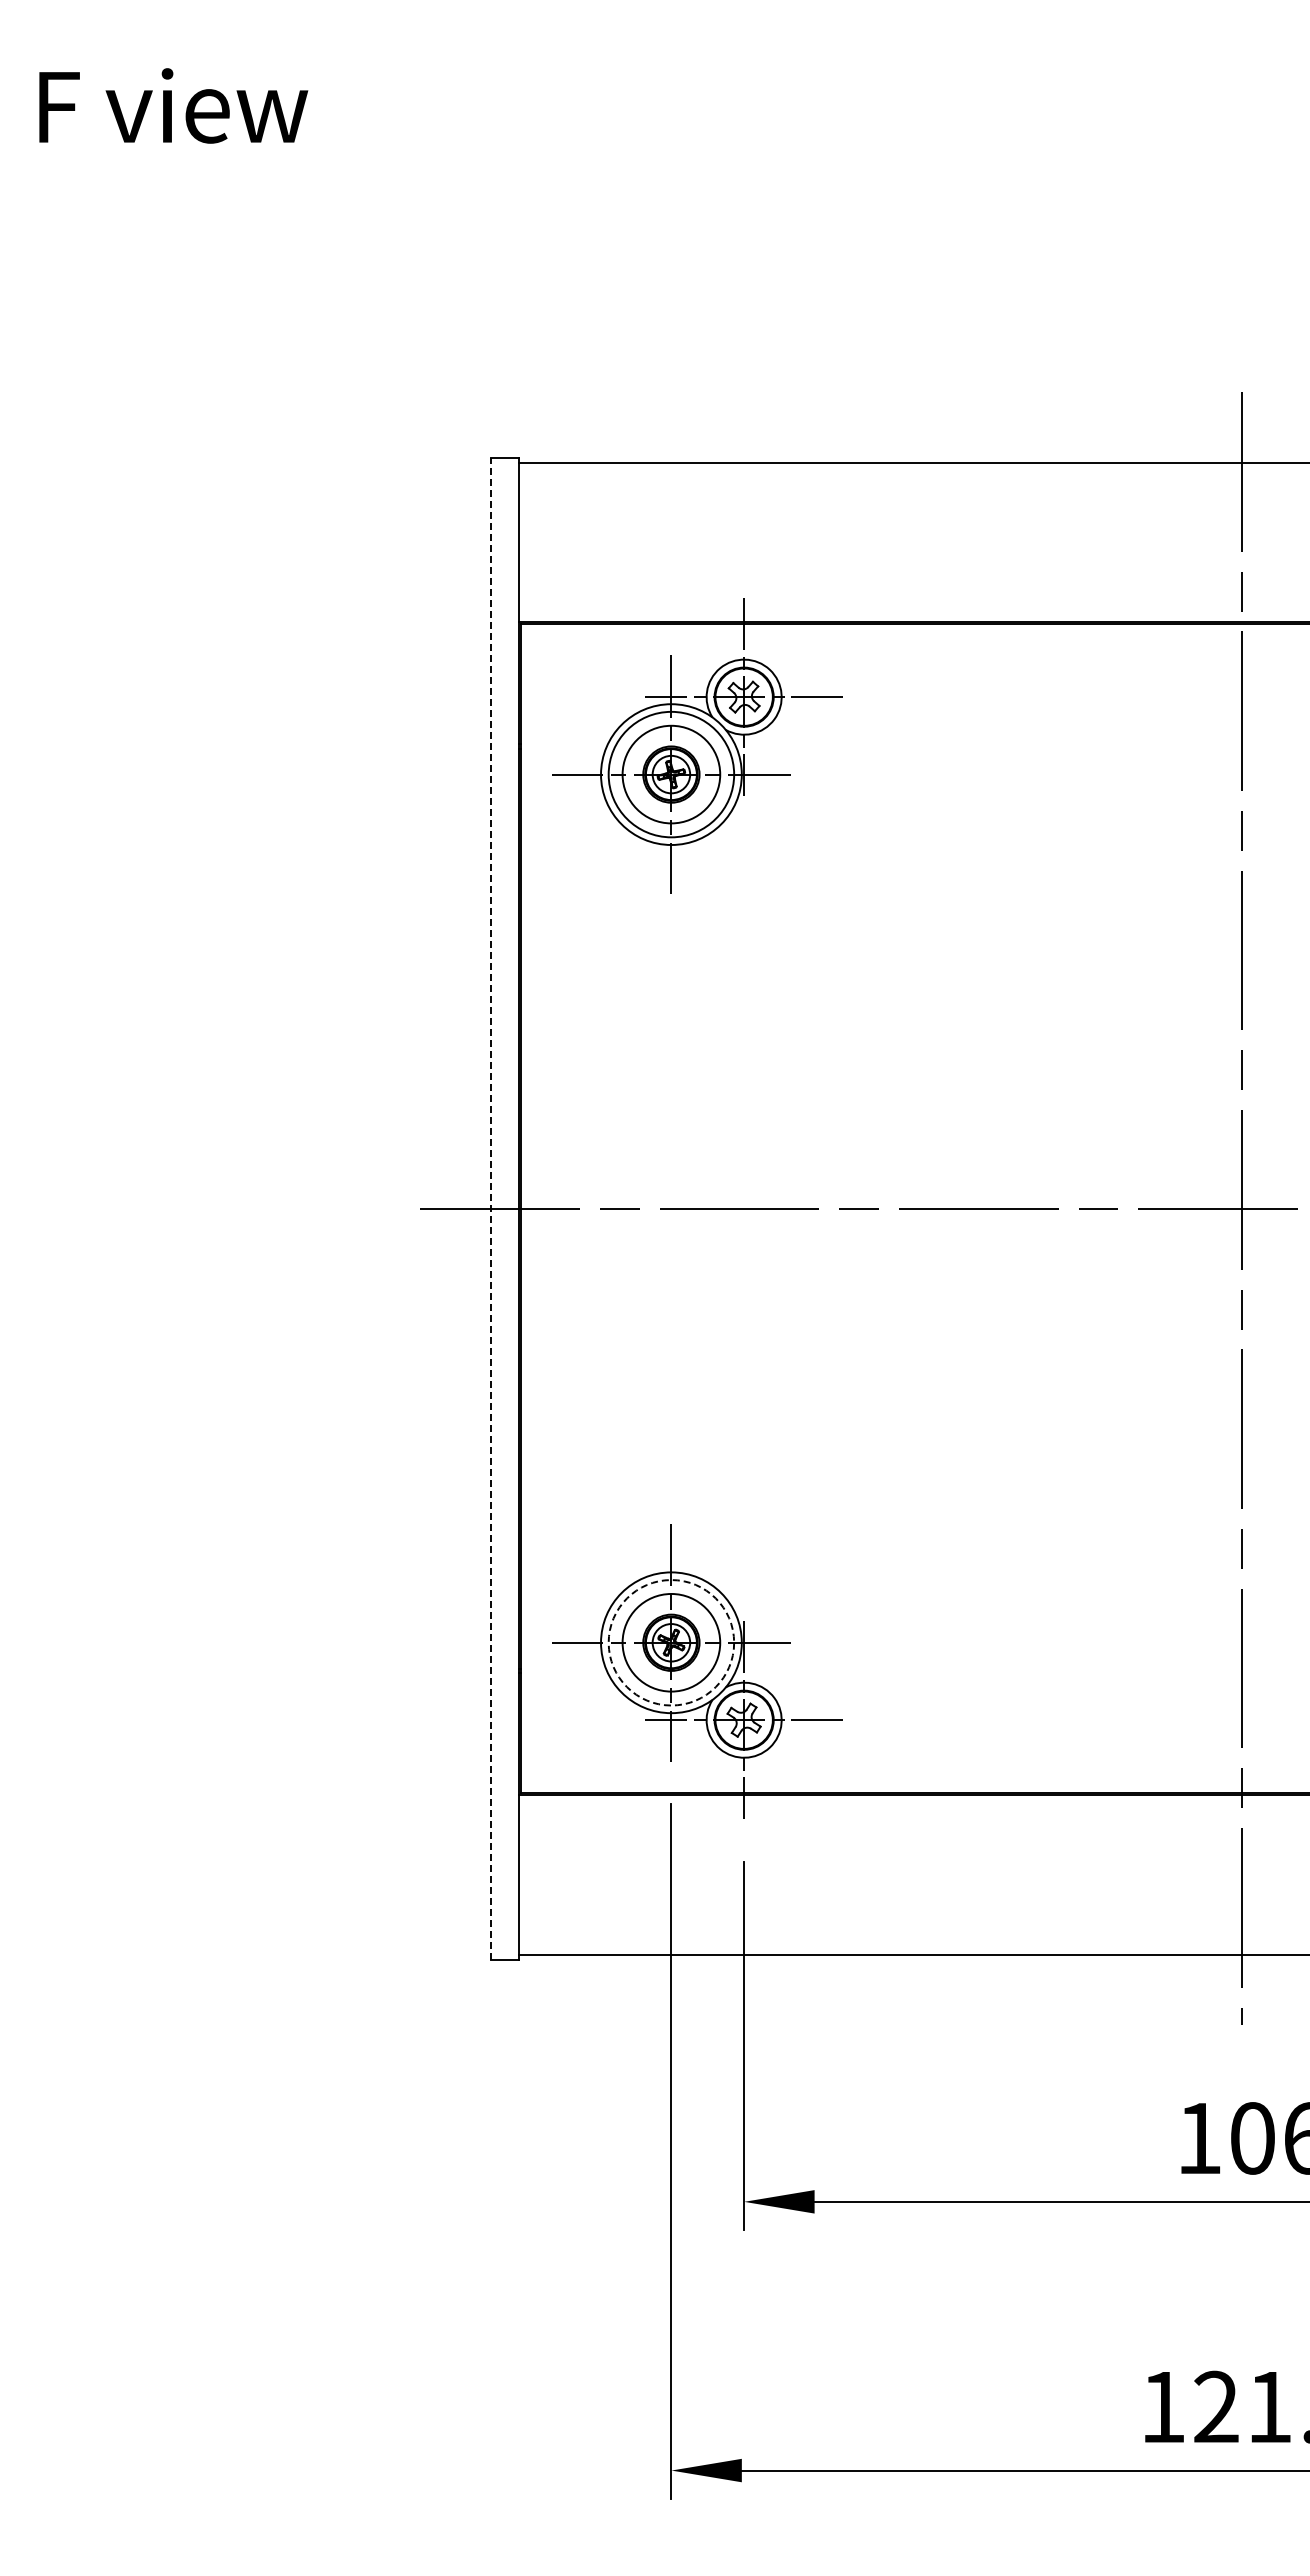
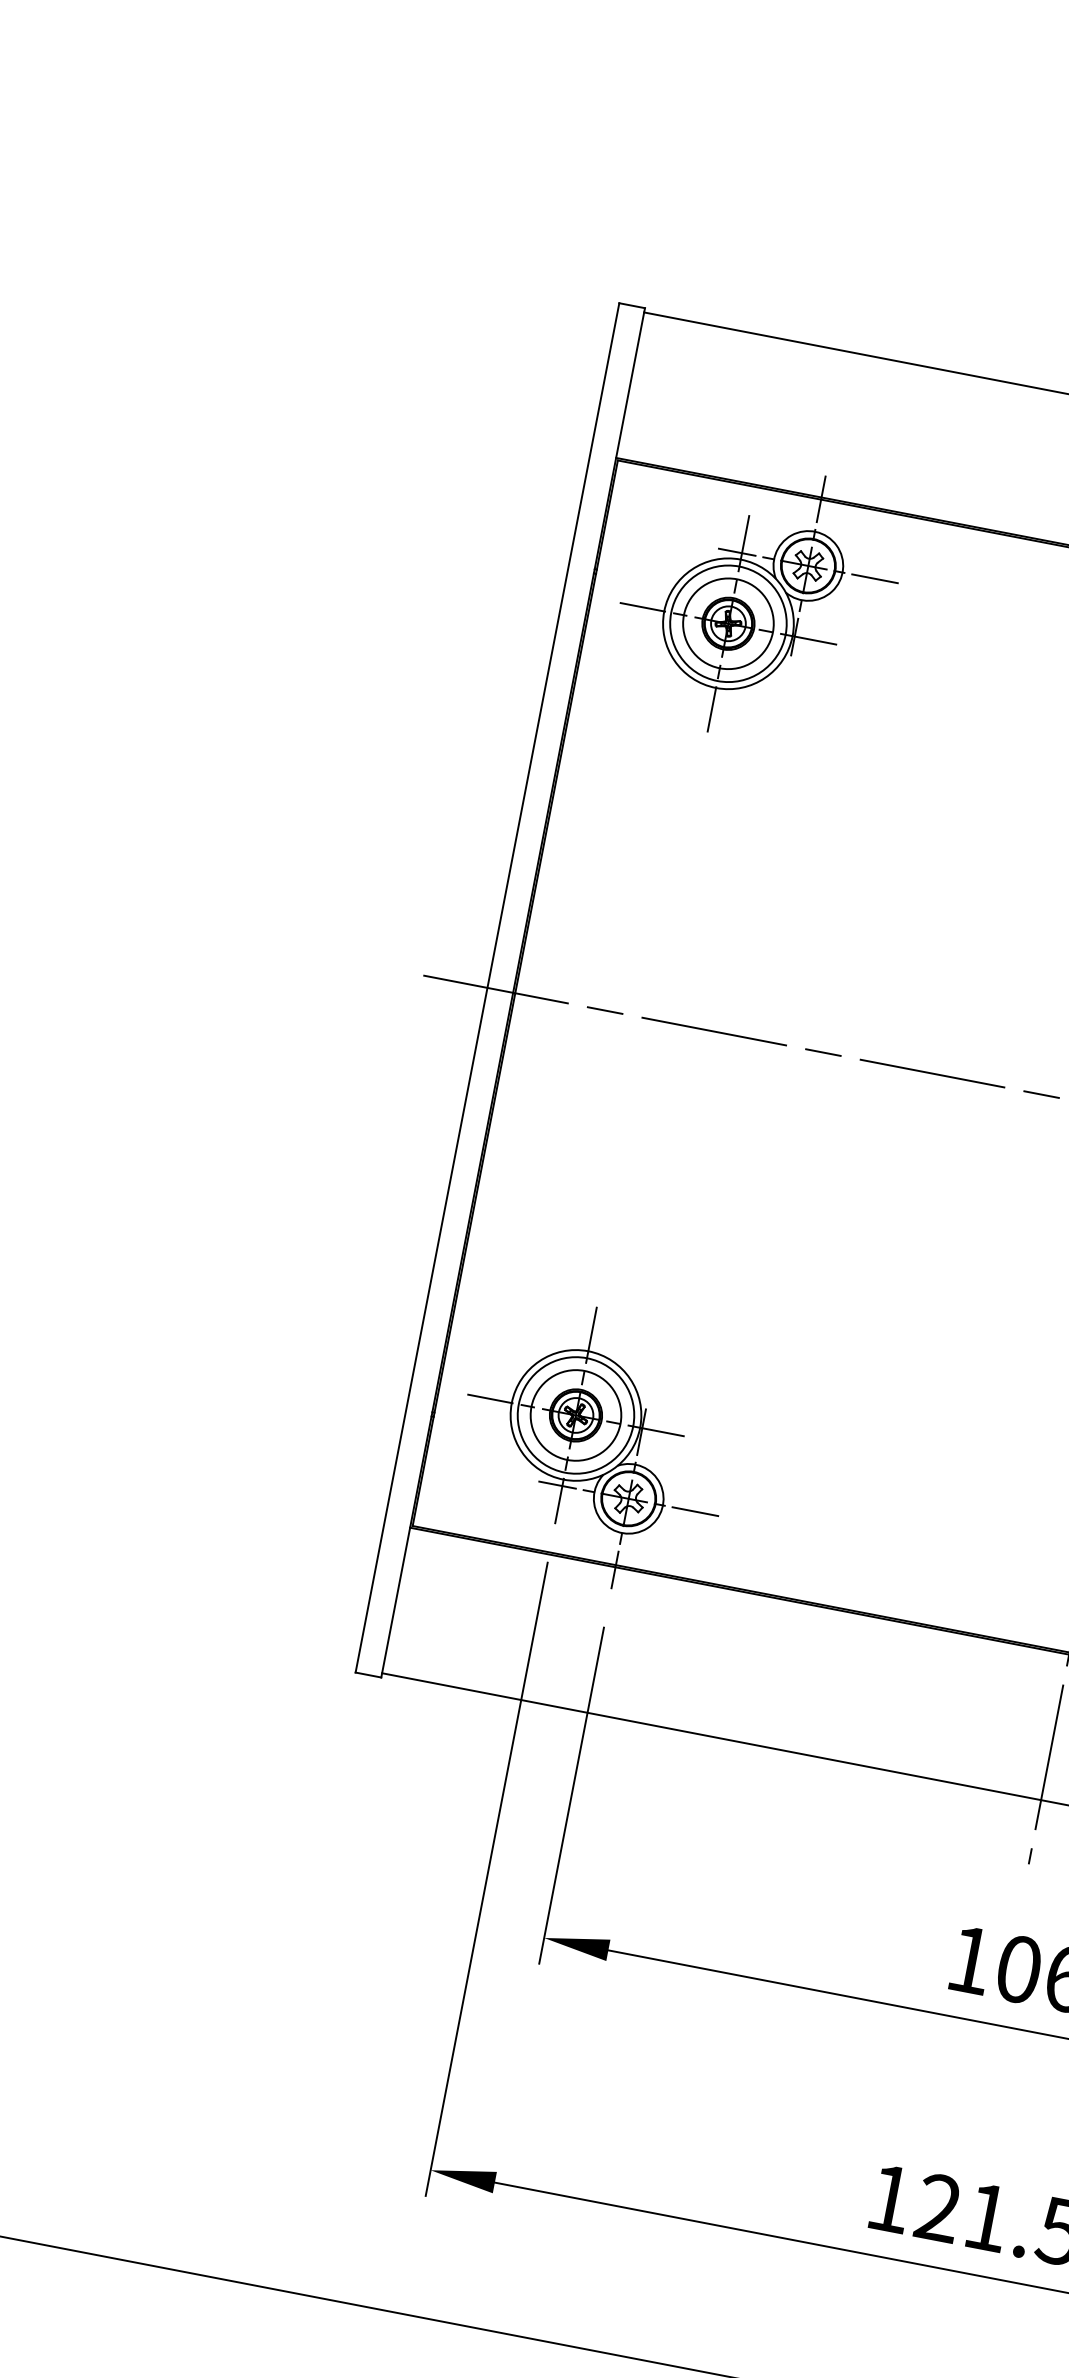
line: (490, 1208) -> (487, 987), dashed -> solid
circle: (671, 1642) -> (576, 1415), dashed -> solid

